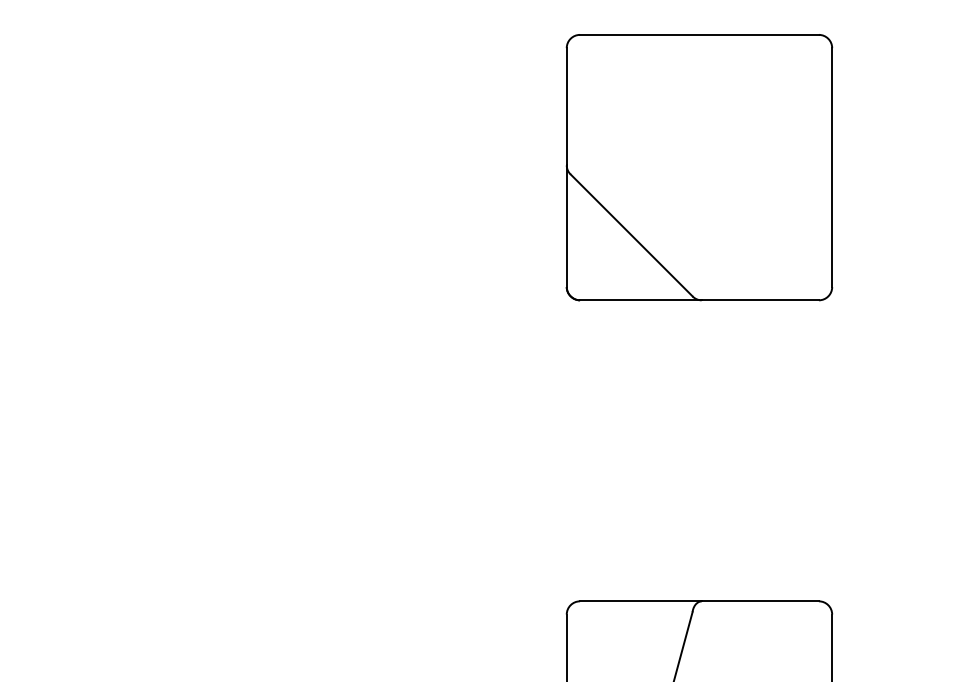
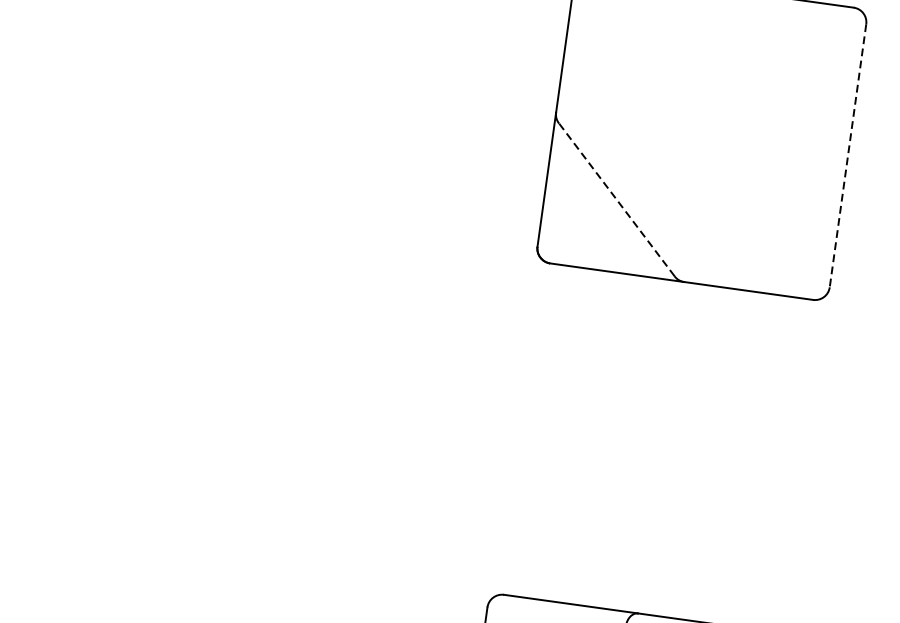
line: (832, 168) -> (848, 156), solid -> dashed
line: (631, 235) -> (616, 199), solid -> dashed

